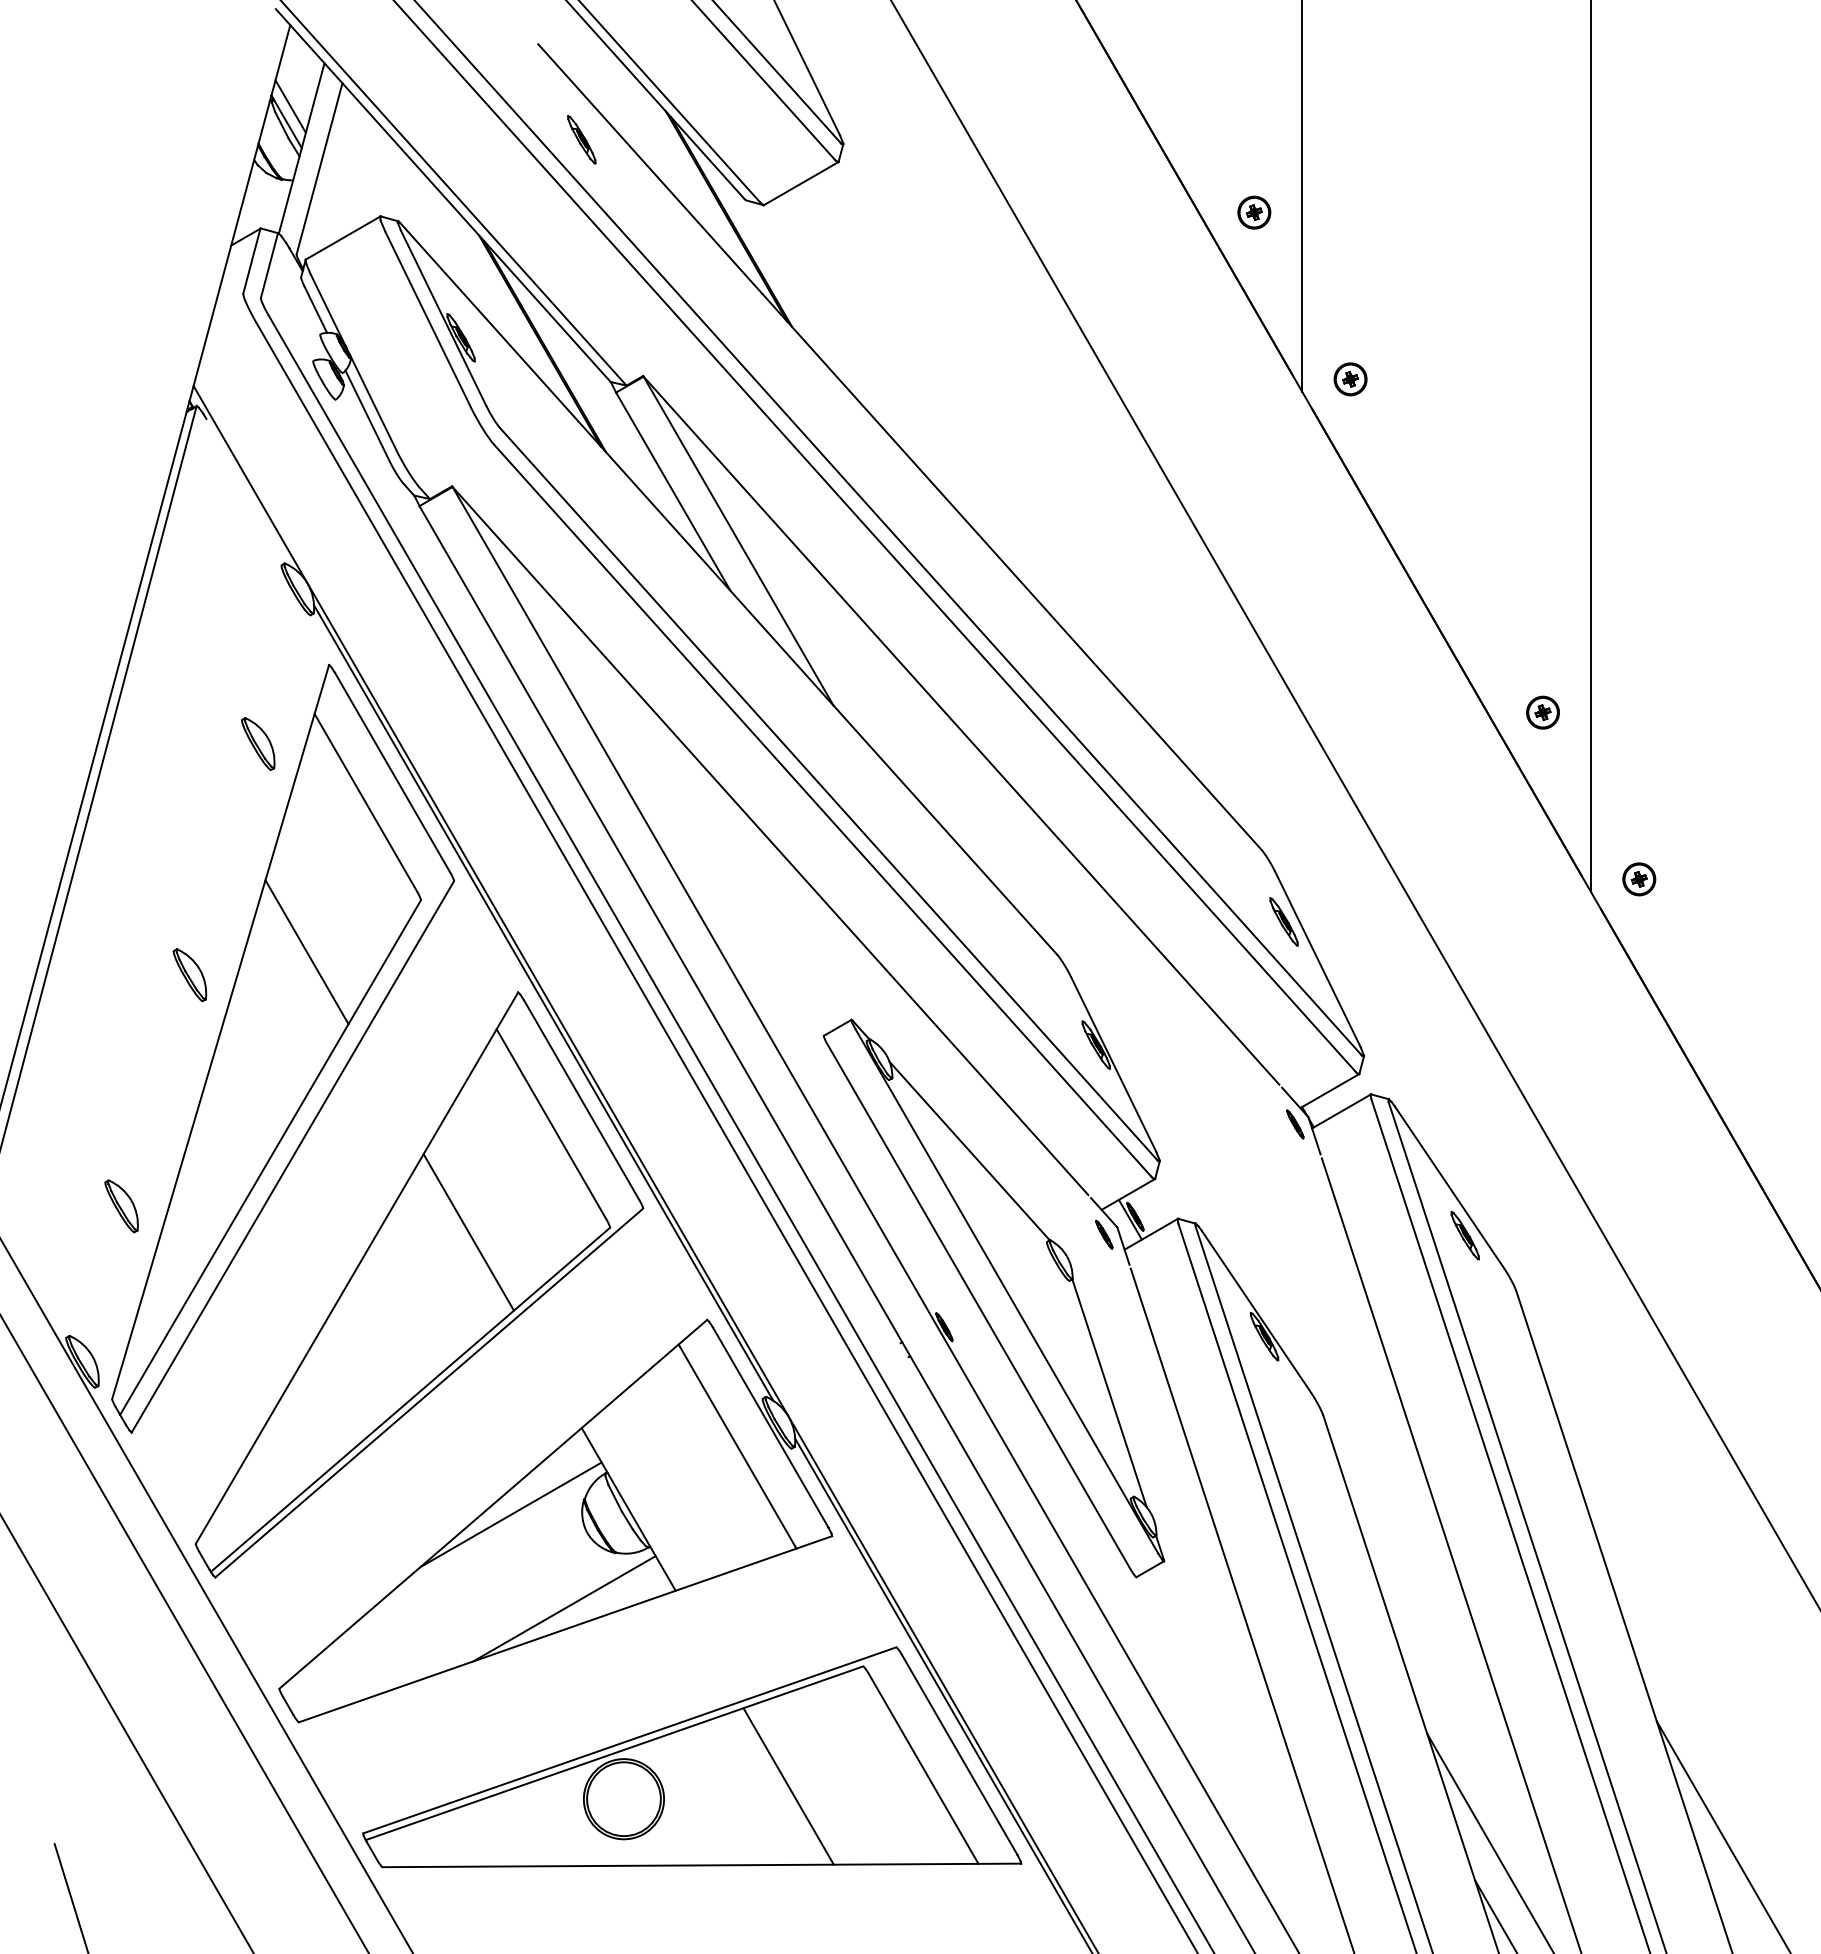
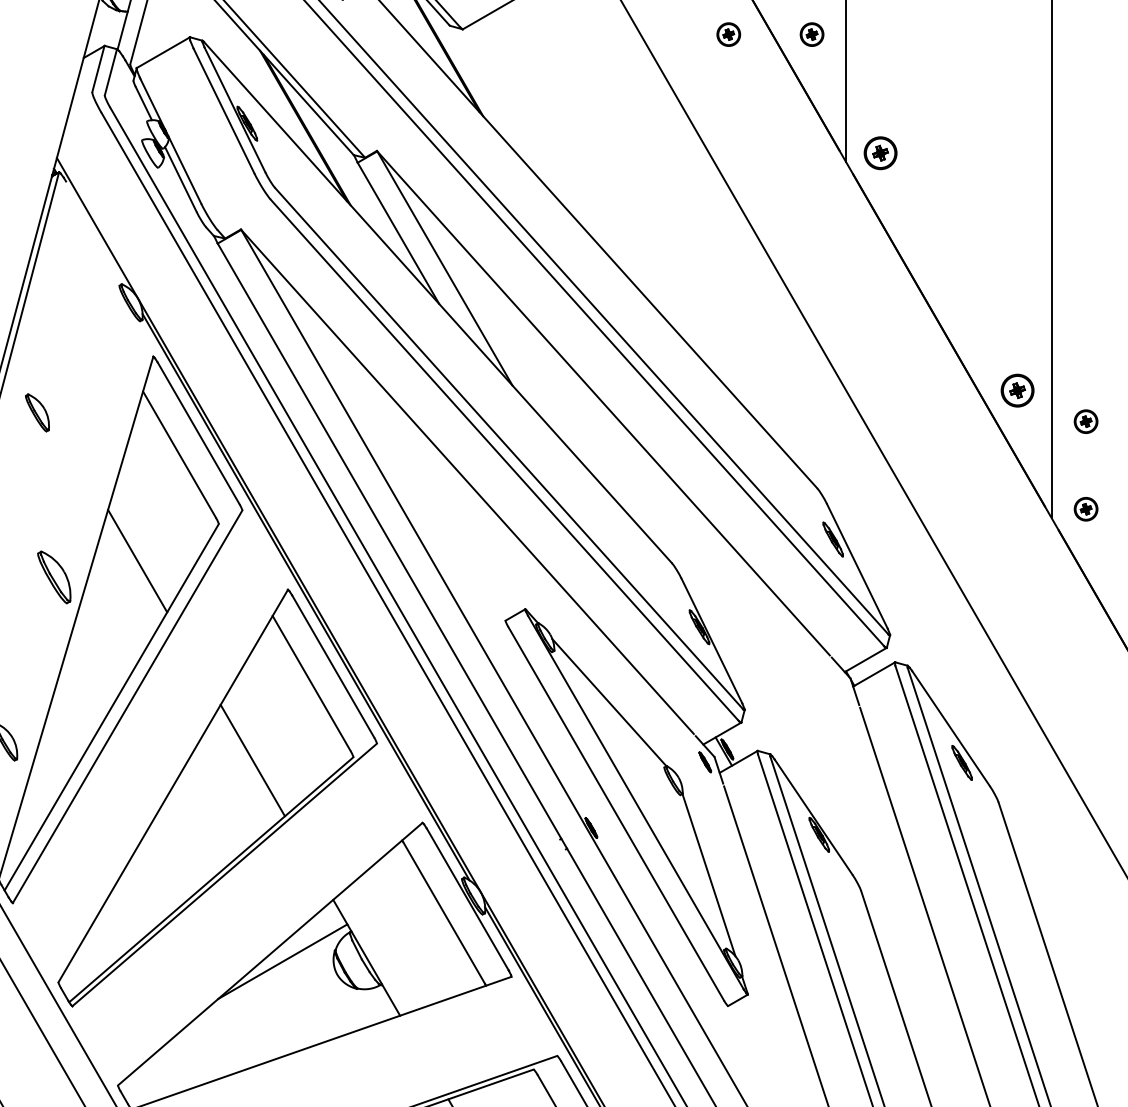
part: (1137, 212) -> (728, 34), added
part: (1350, 379) -> (880, 153), size x1.4
part: (1542, 712) -> (1017, 390), size x1.4
part: (258, 743) -> (37, 412), moved
part: (1639, 756) -> (1086, 421), added
part: (189, 975) -> (54, 577), size x1.4
part: (1295, 1124) -> (841, 683), removed
line: (564, 1608) -> (320, 1028), removed

